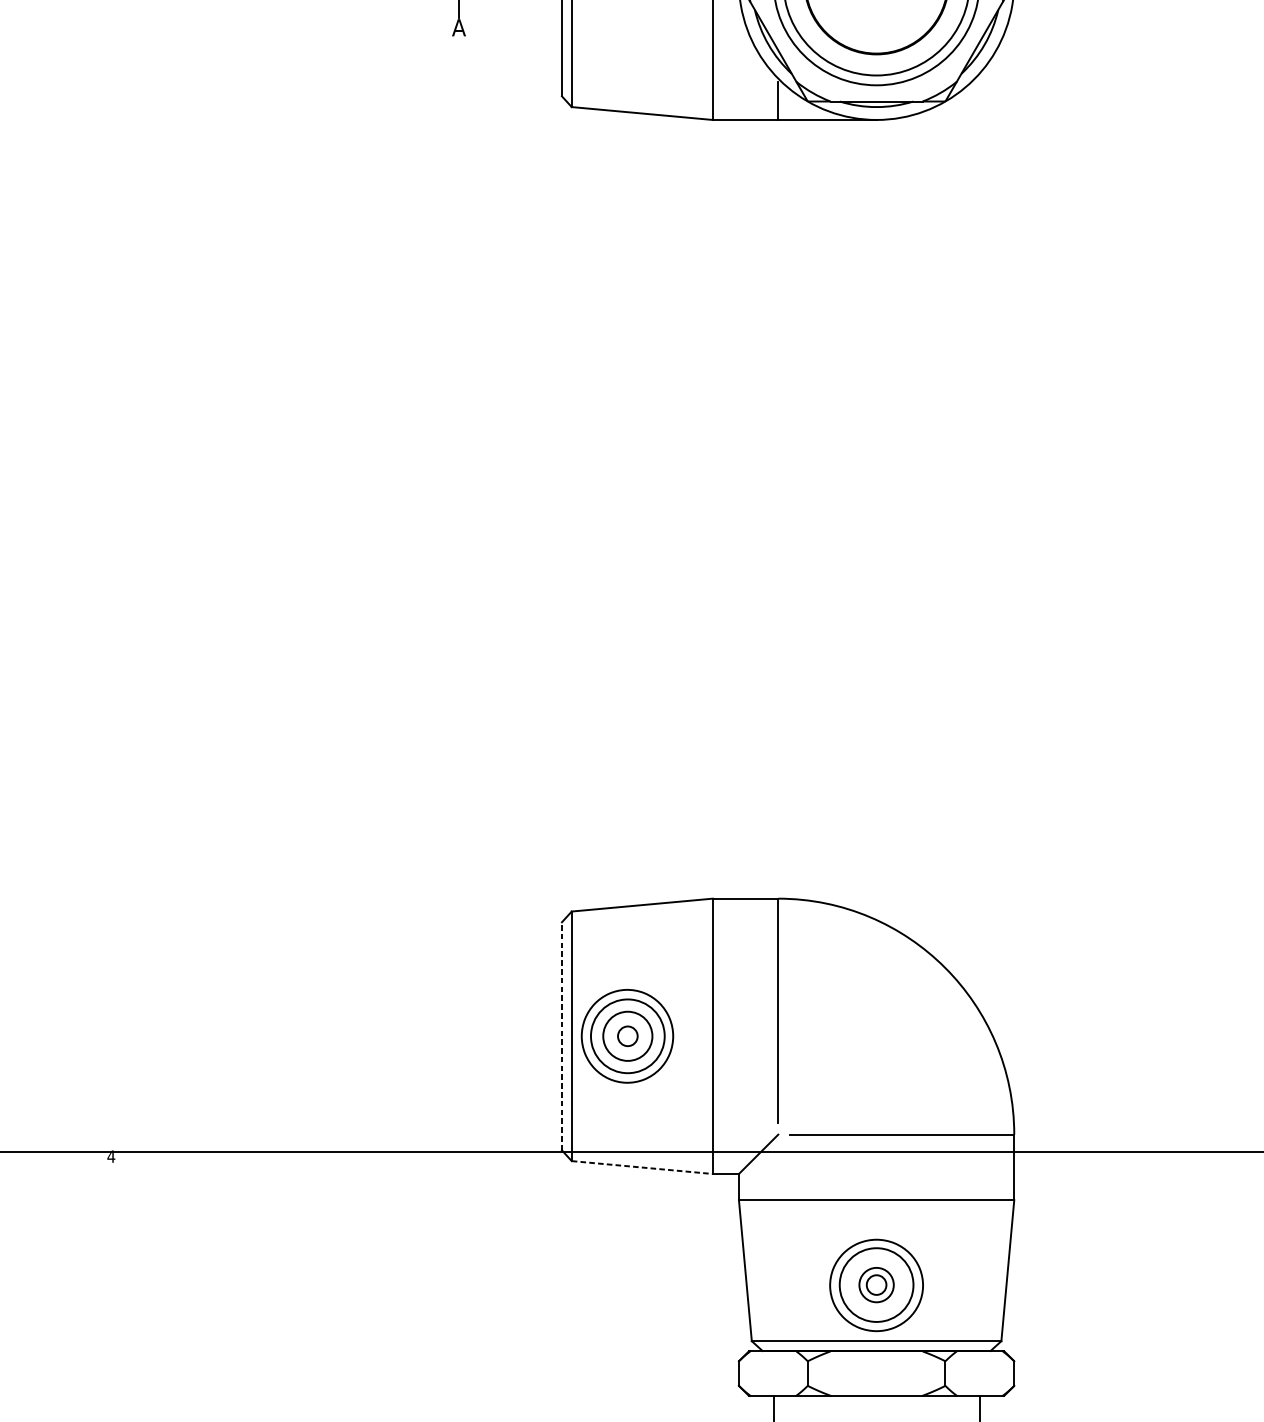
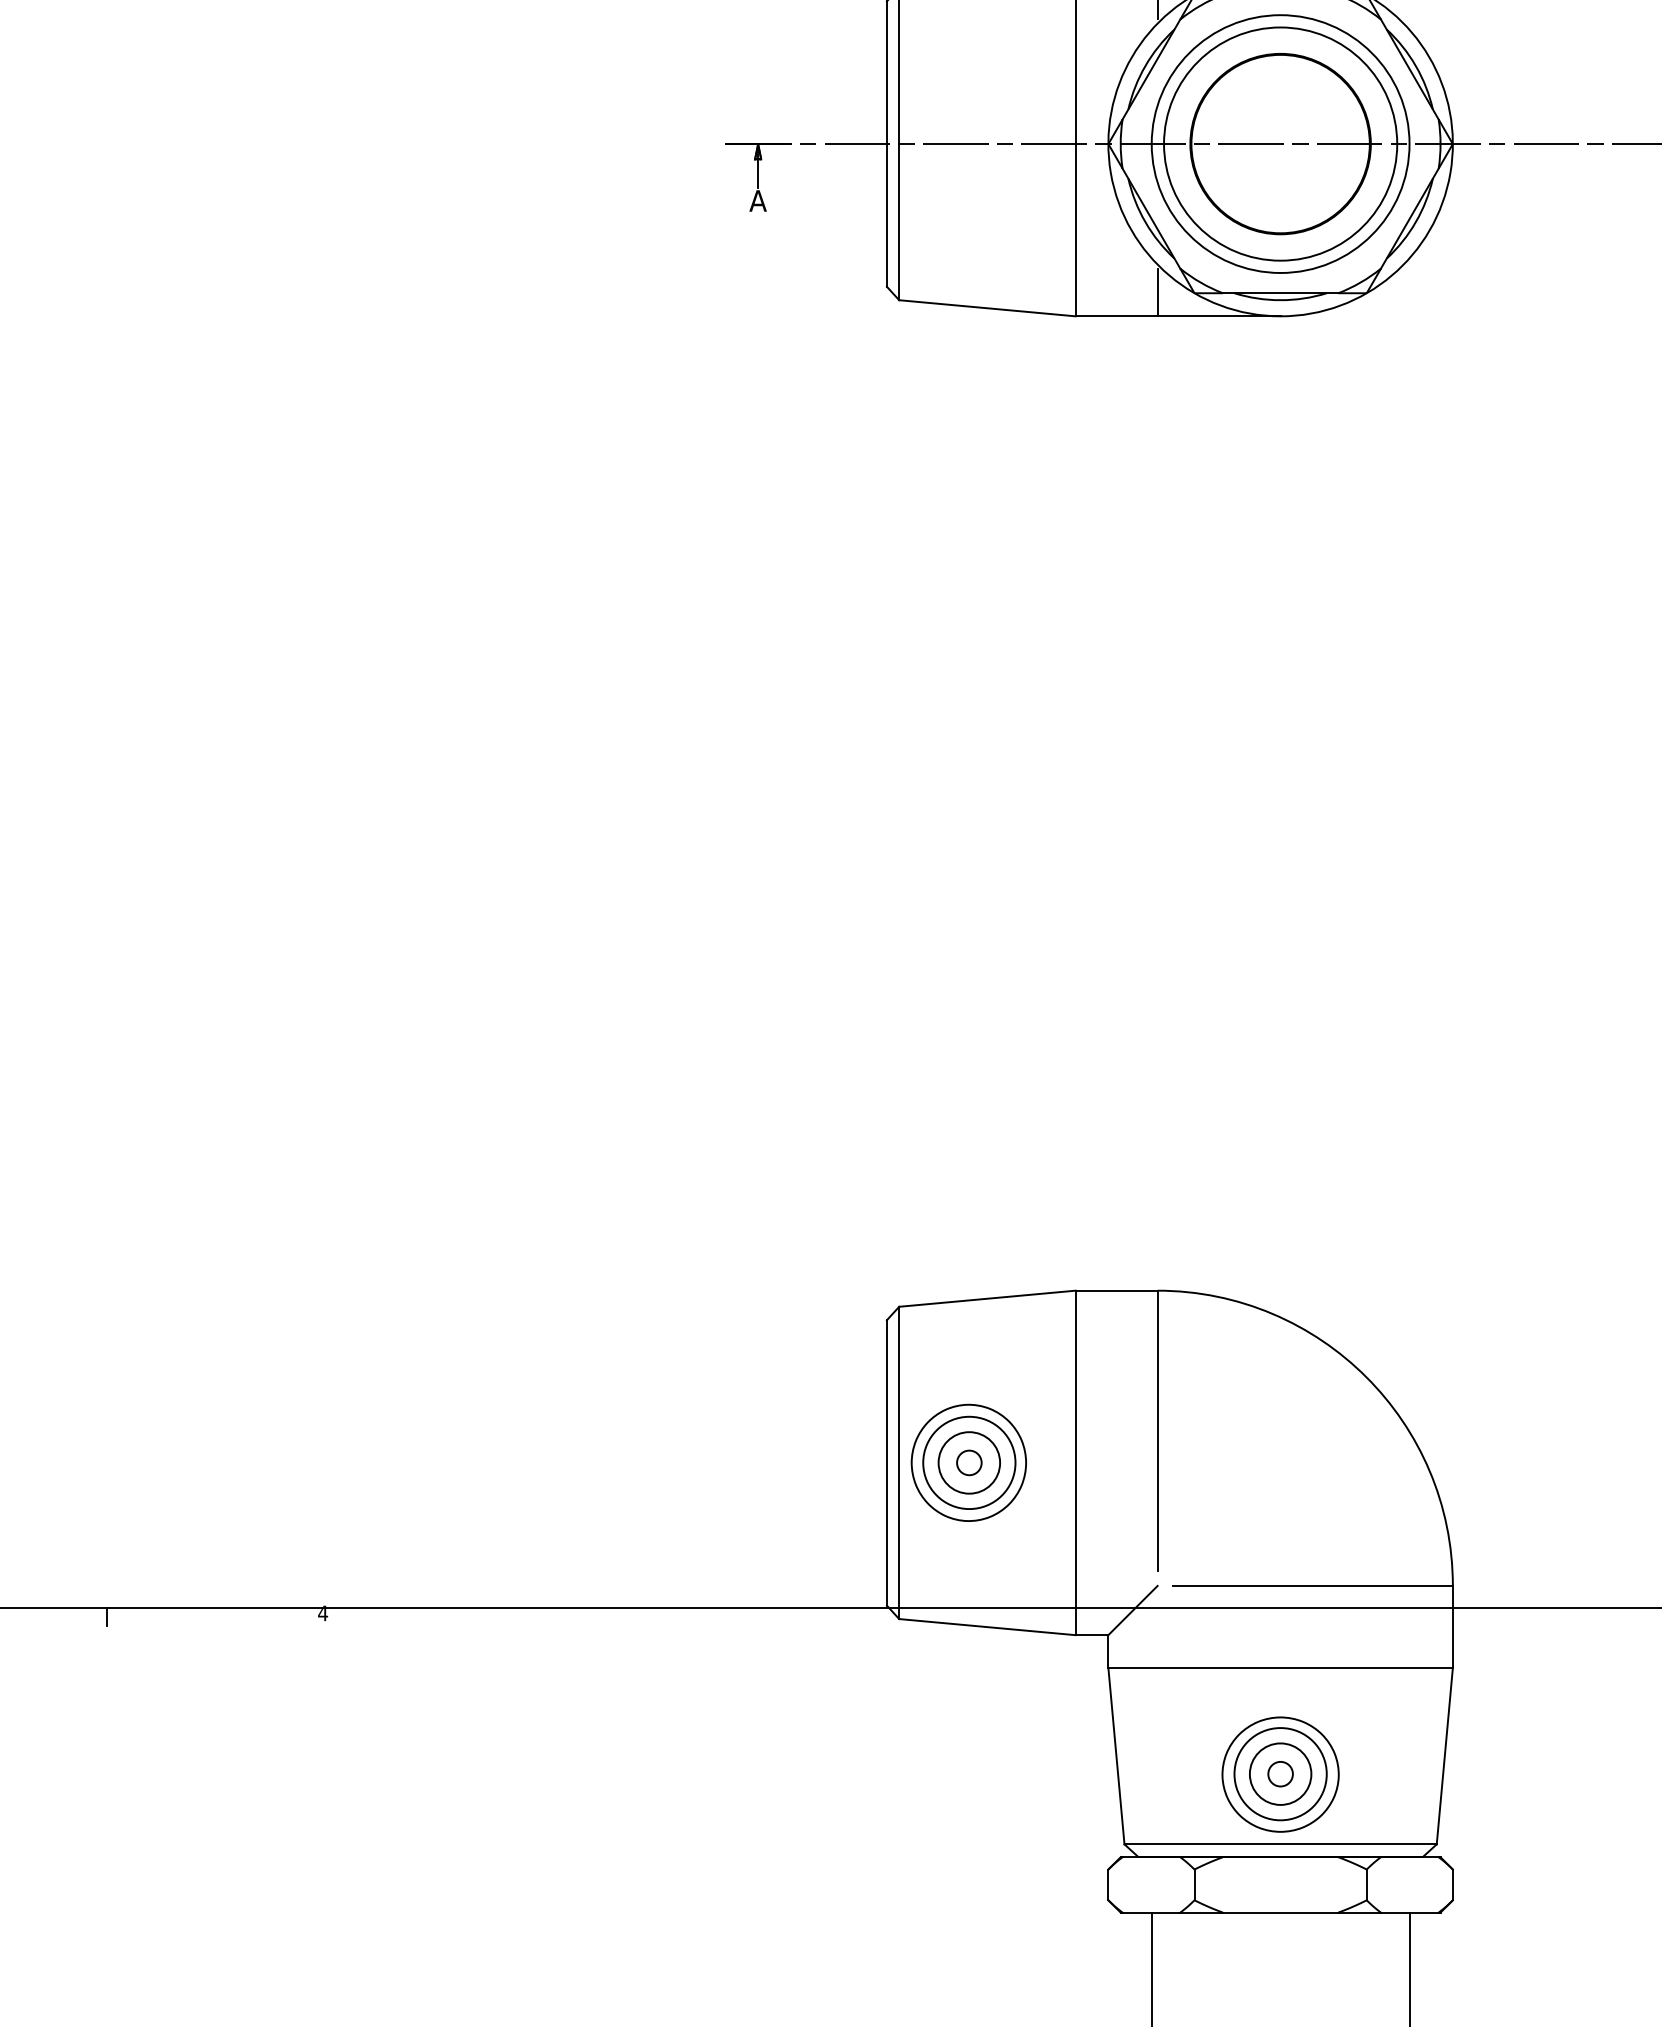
line: (561, 1035) -> (886, 1462), dashed -> solid
line: (642, 1167) -> (987, 1627), dashed -> solid
circle: (876, 1284) -> (1280, 1773), size x1.43

